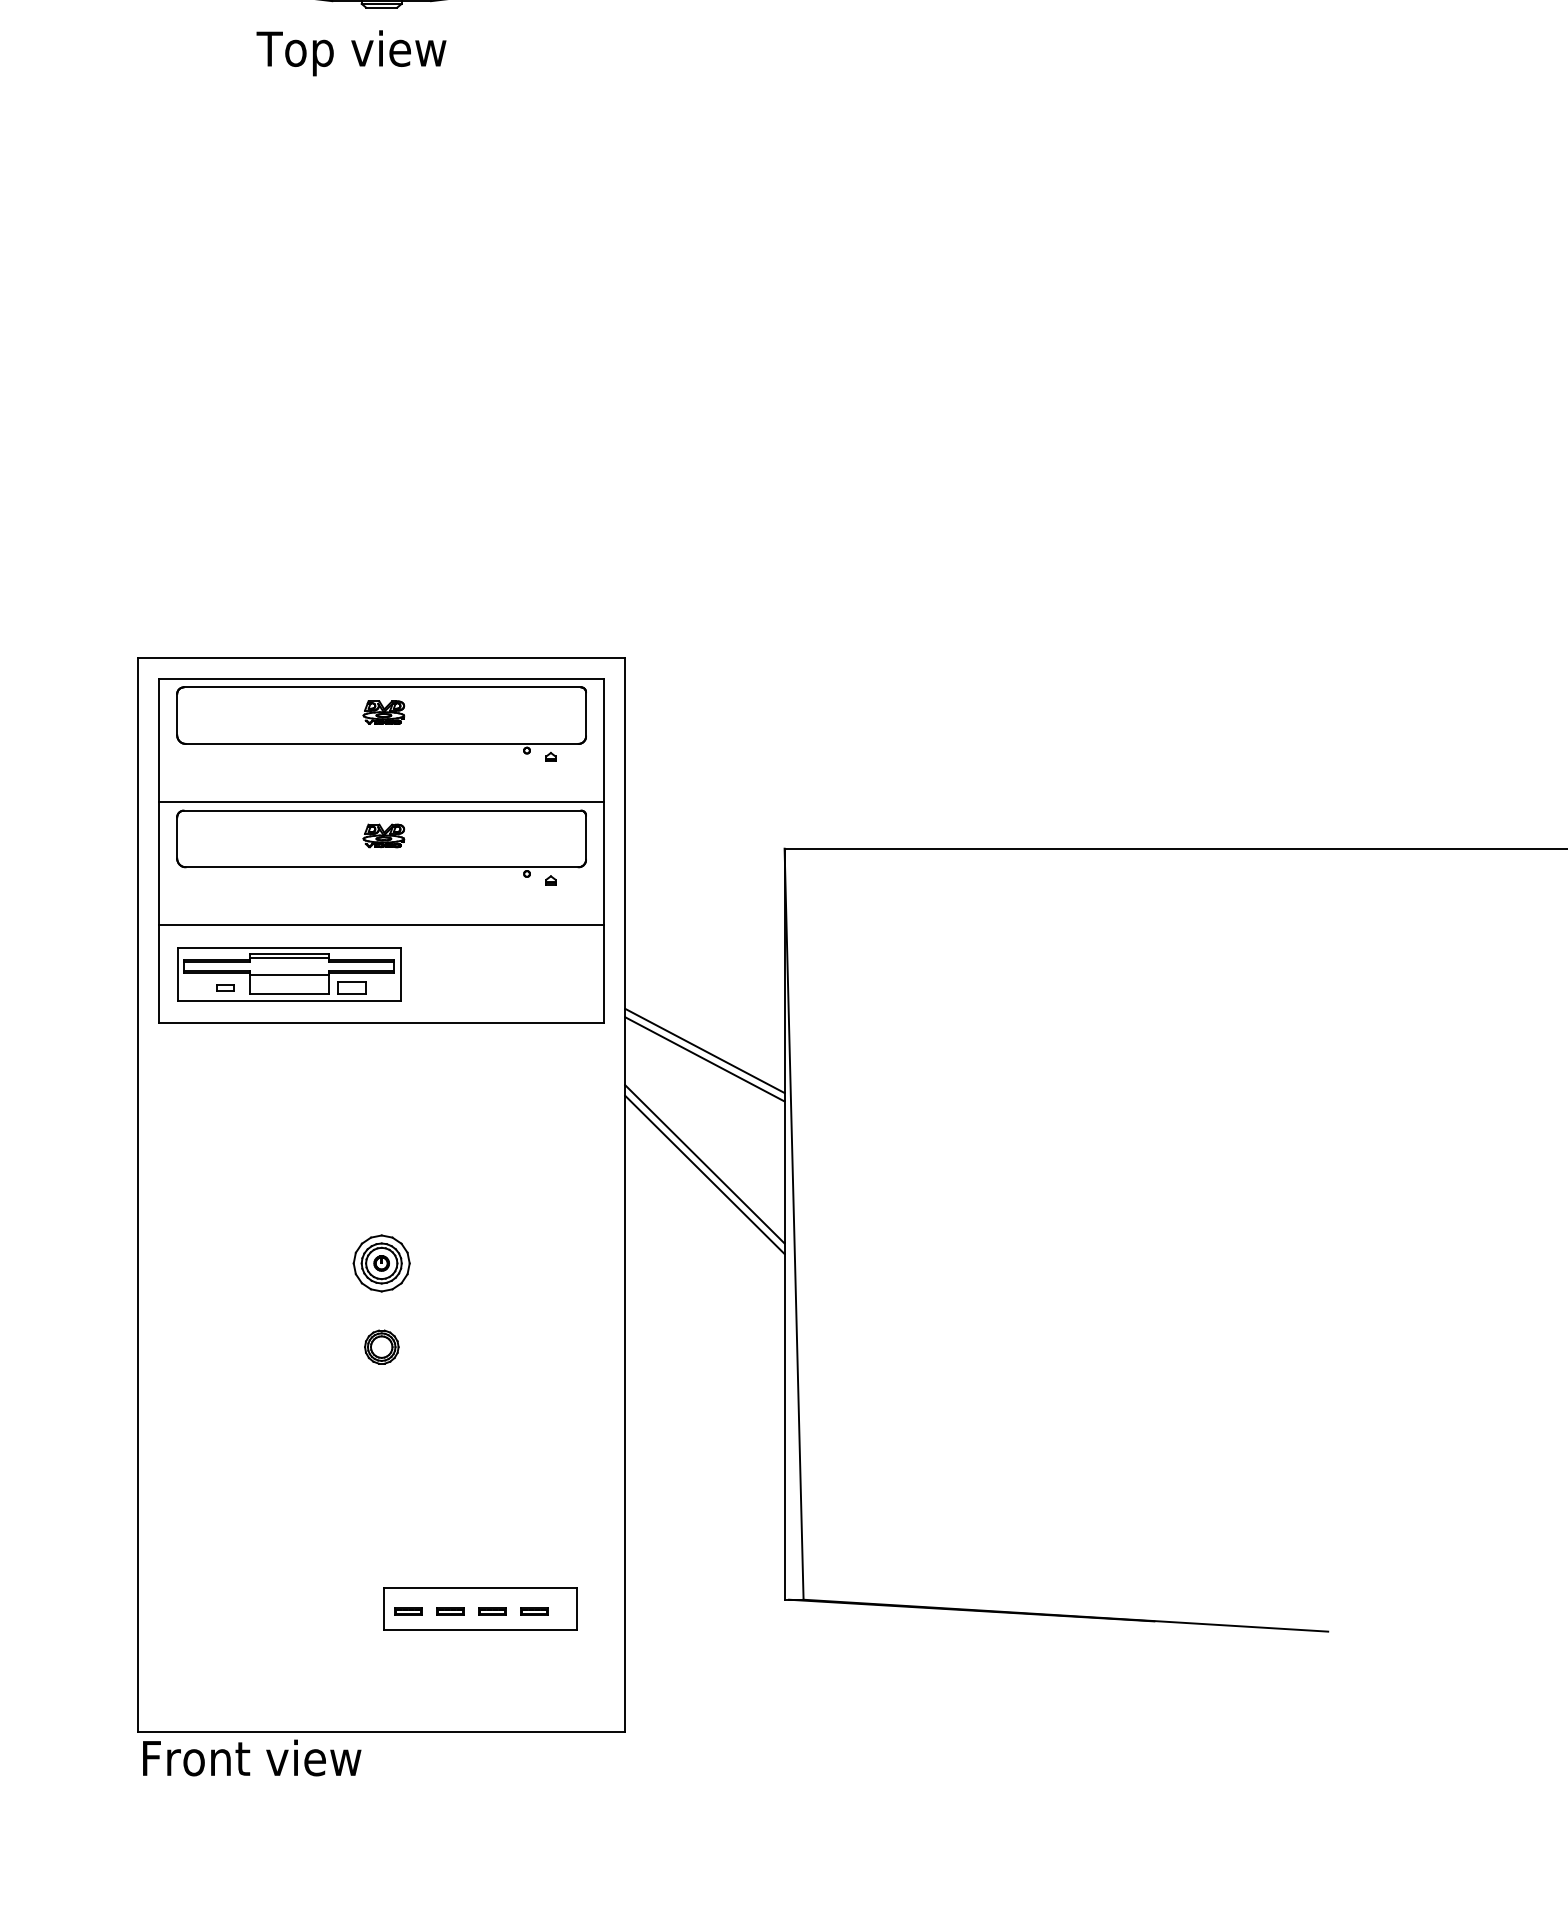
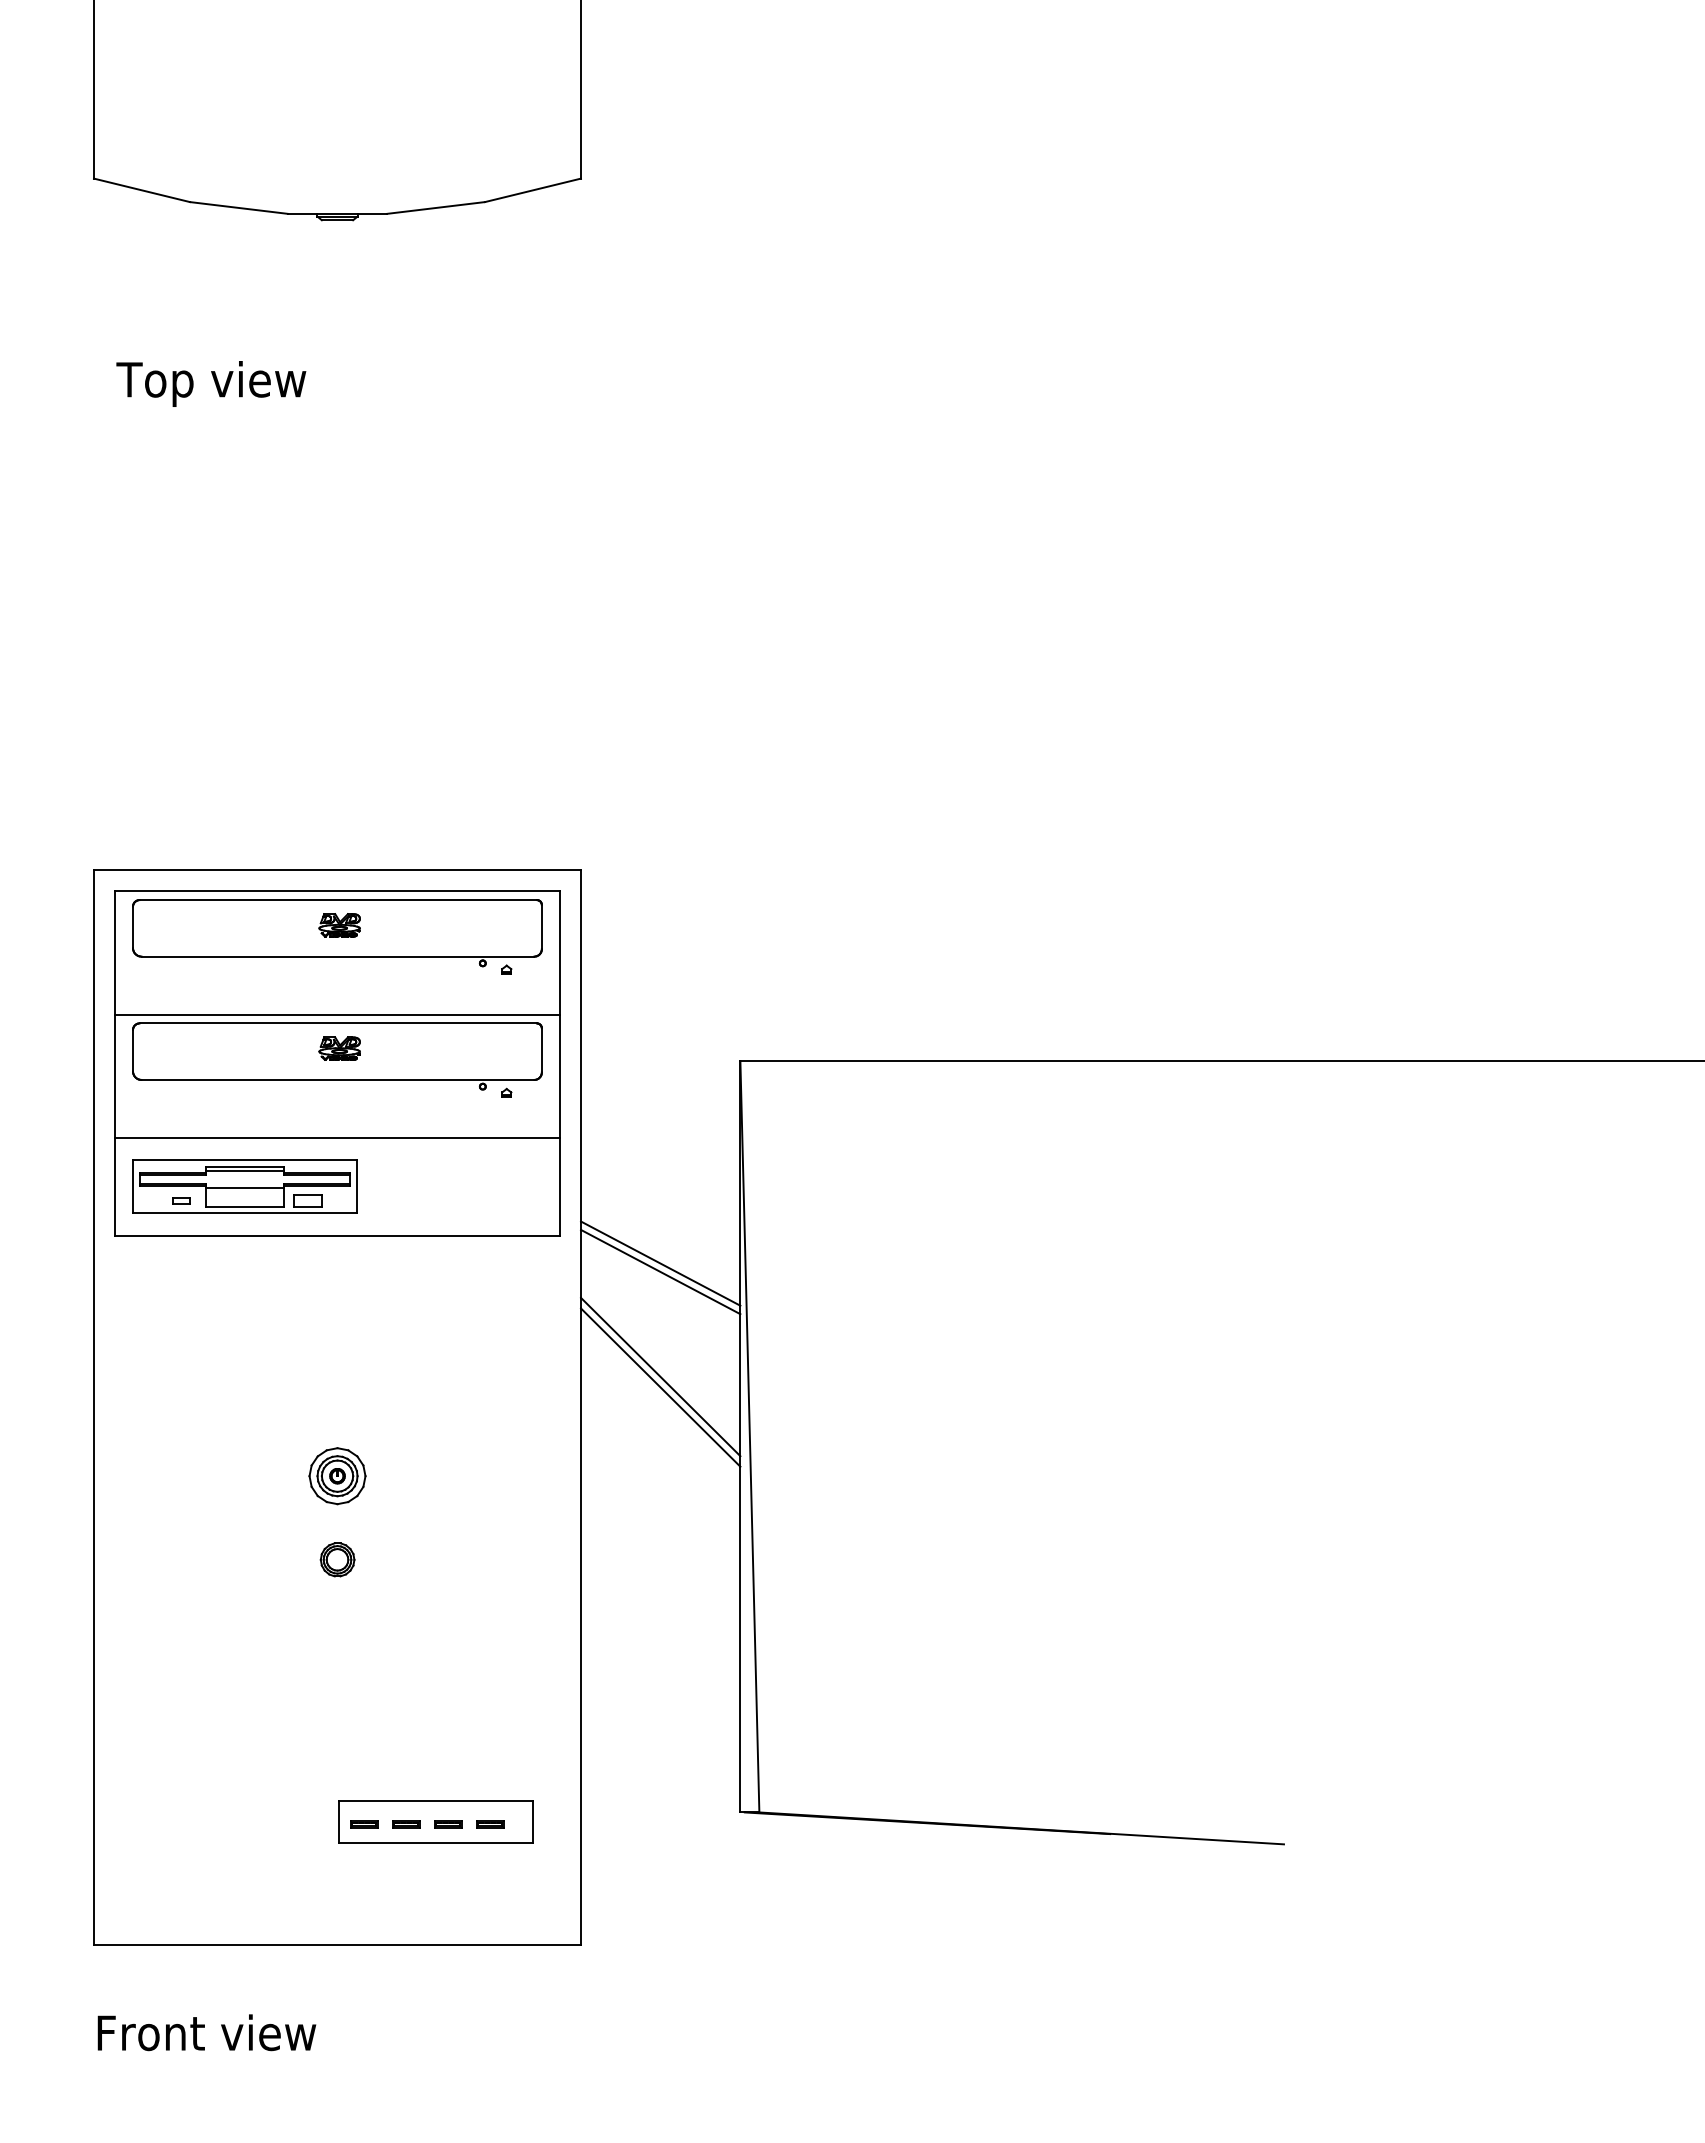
text: (351, 52) -> (211, 383), moved
text: (251, 1757) -> (206, 2032), moved

